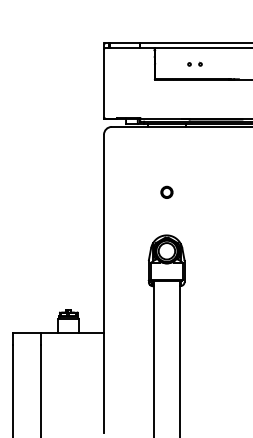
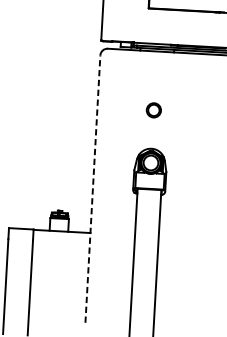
part: (166, 191) -> (153, 109), size x1.4
line: (104, 283) -> (93, 188), solid -> dashed

